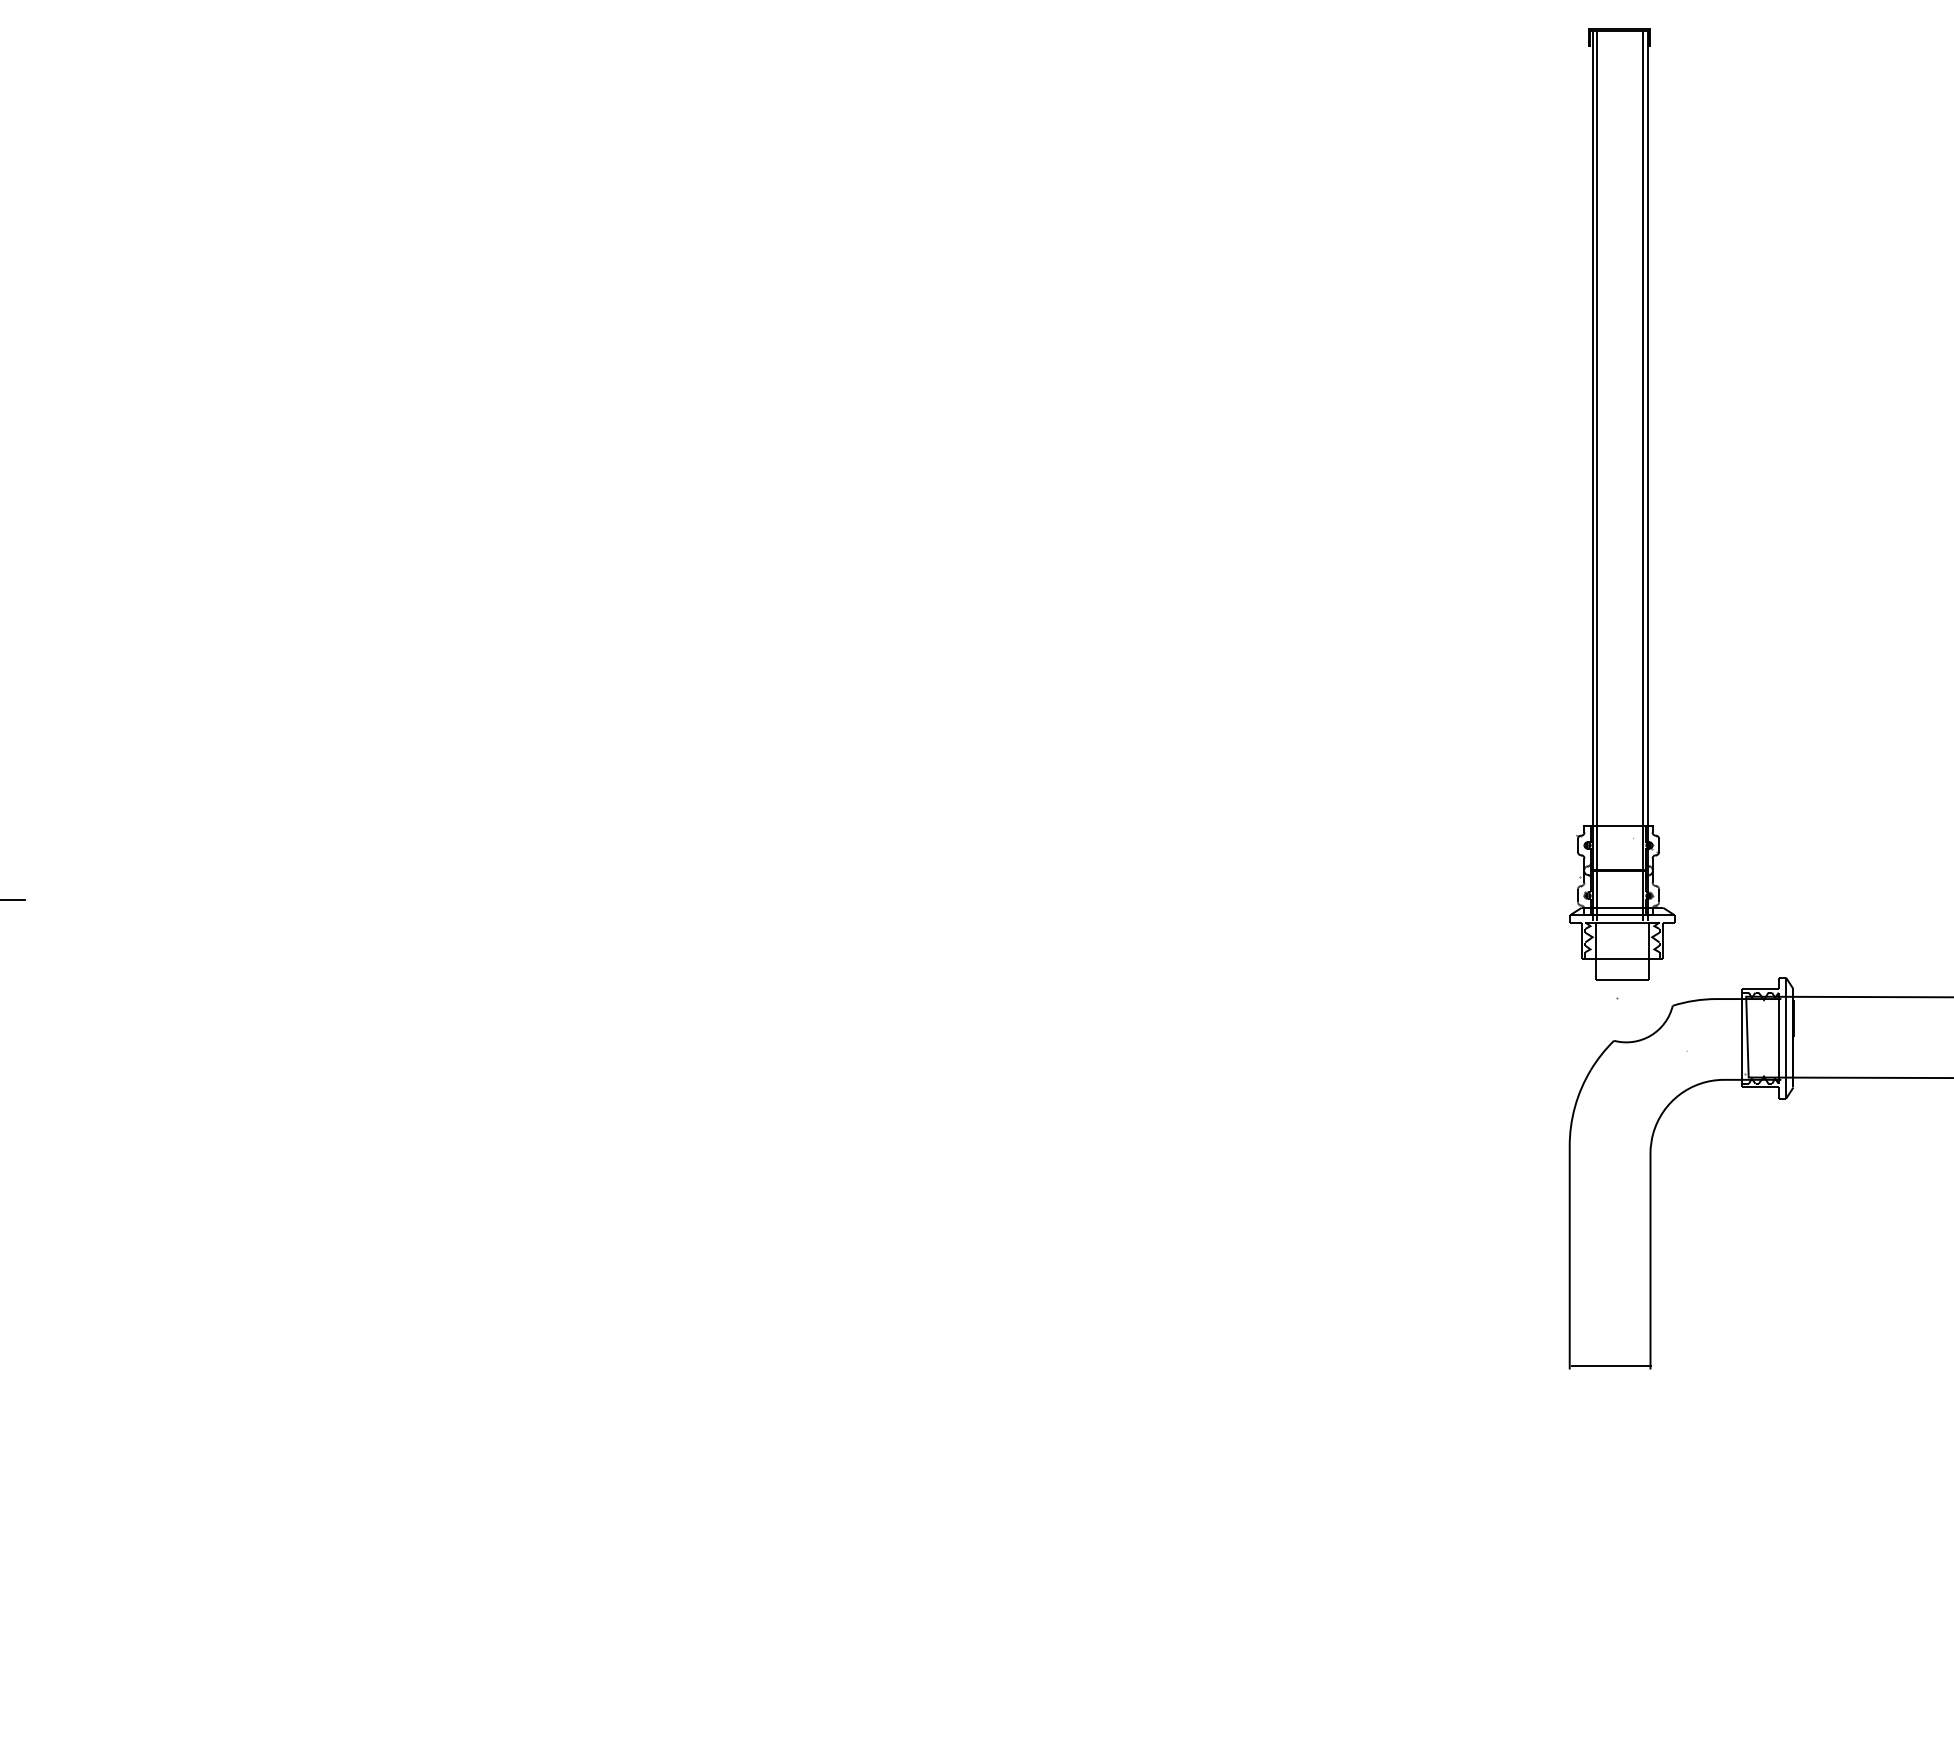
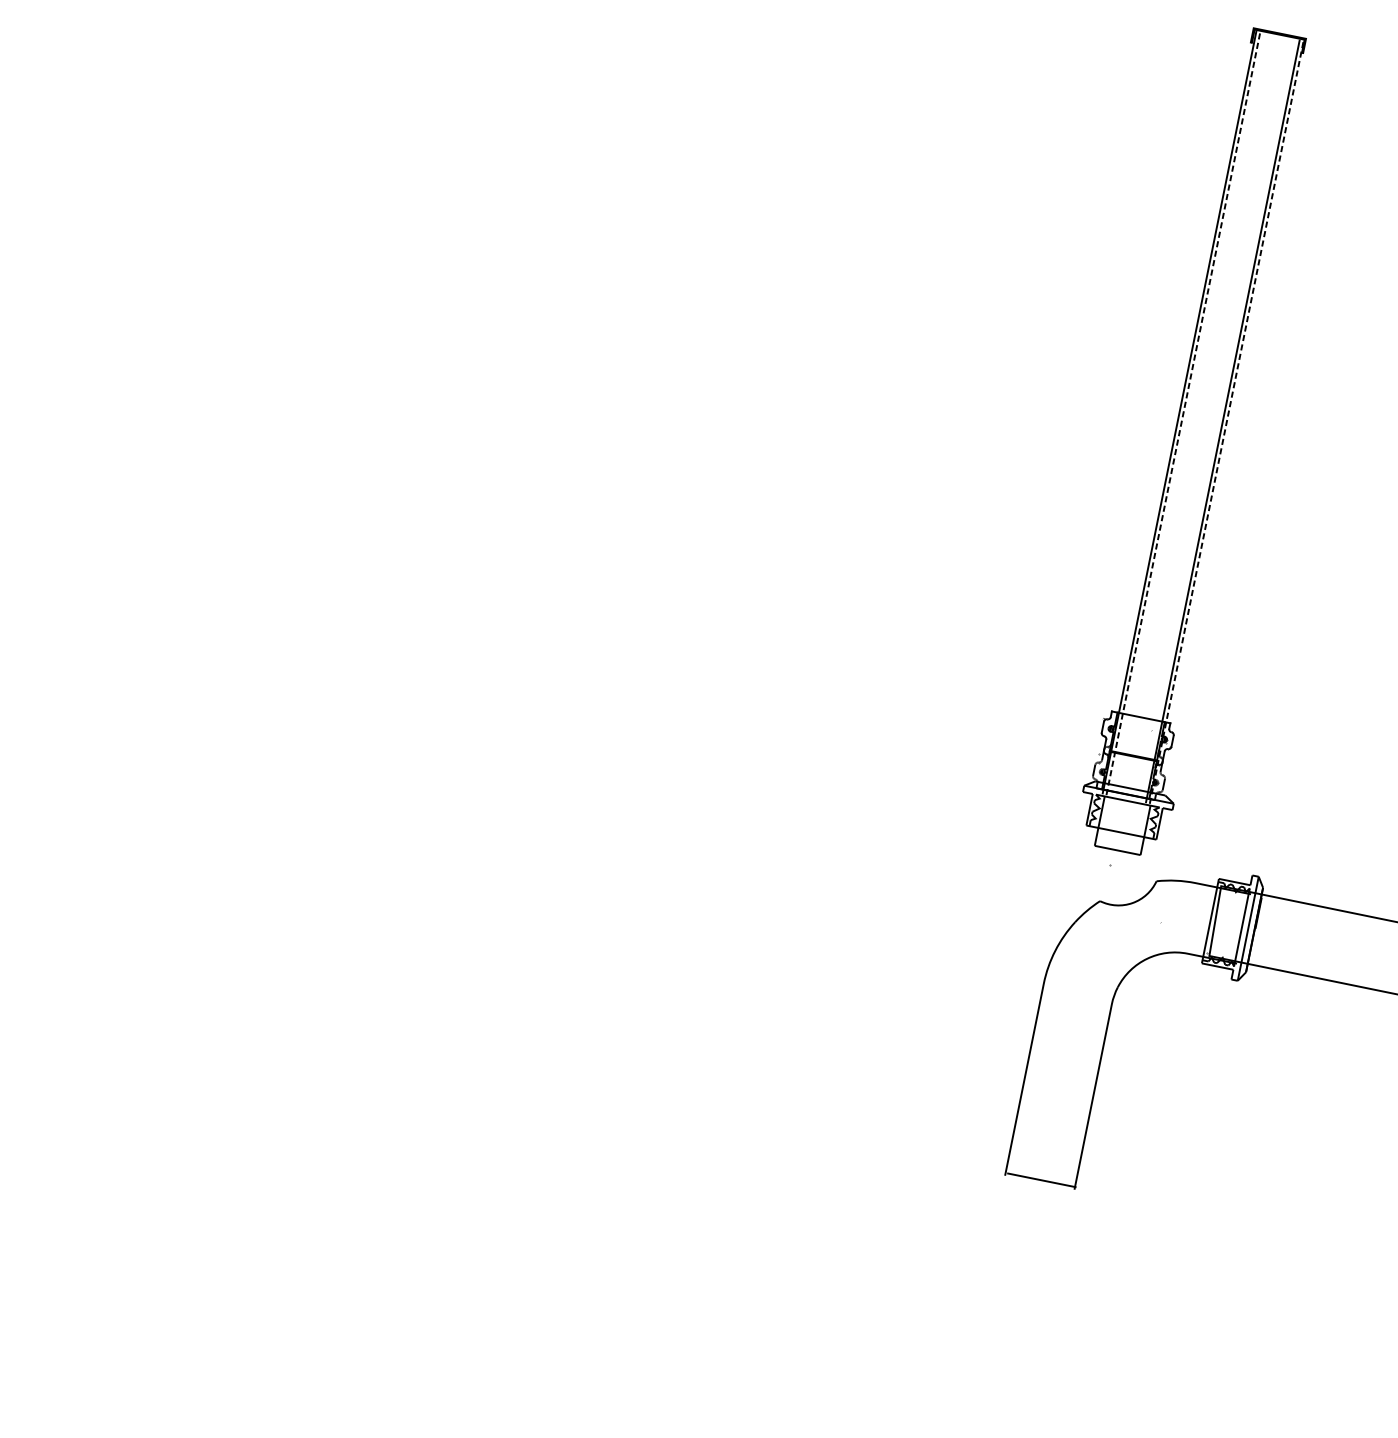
line: (1597, 475) -> (1183, 412), solid -> dashed
line: (1647, 475) -> (1226, 421), solid -> dashed

